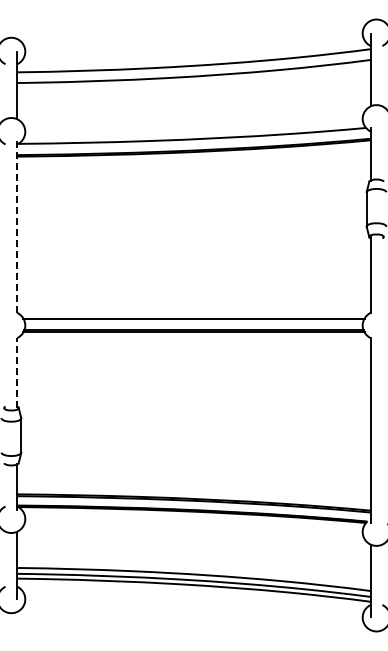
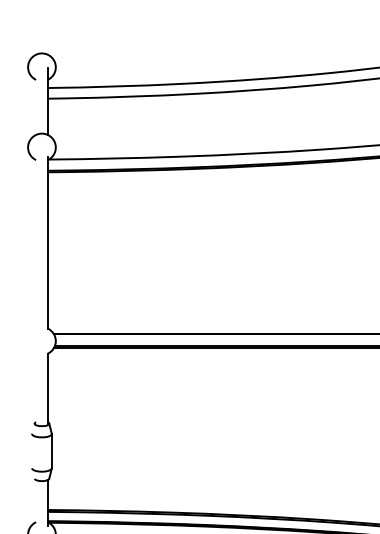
line: (17, 226) -> (48, 242), dashed -> solid
line: (17, 372) -> (48, 388), dashed -> solid

